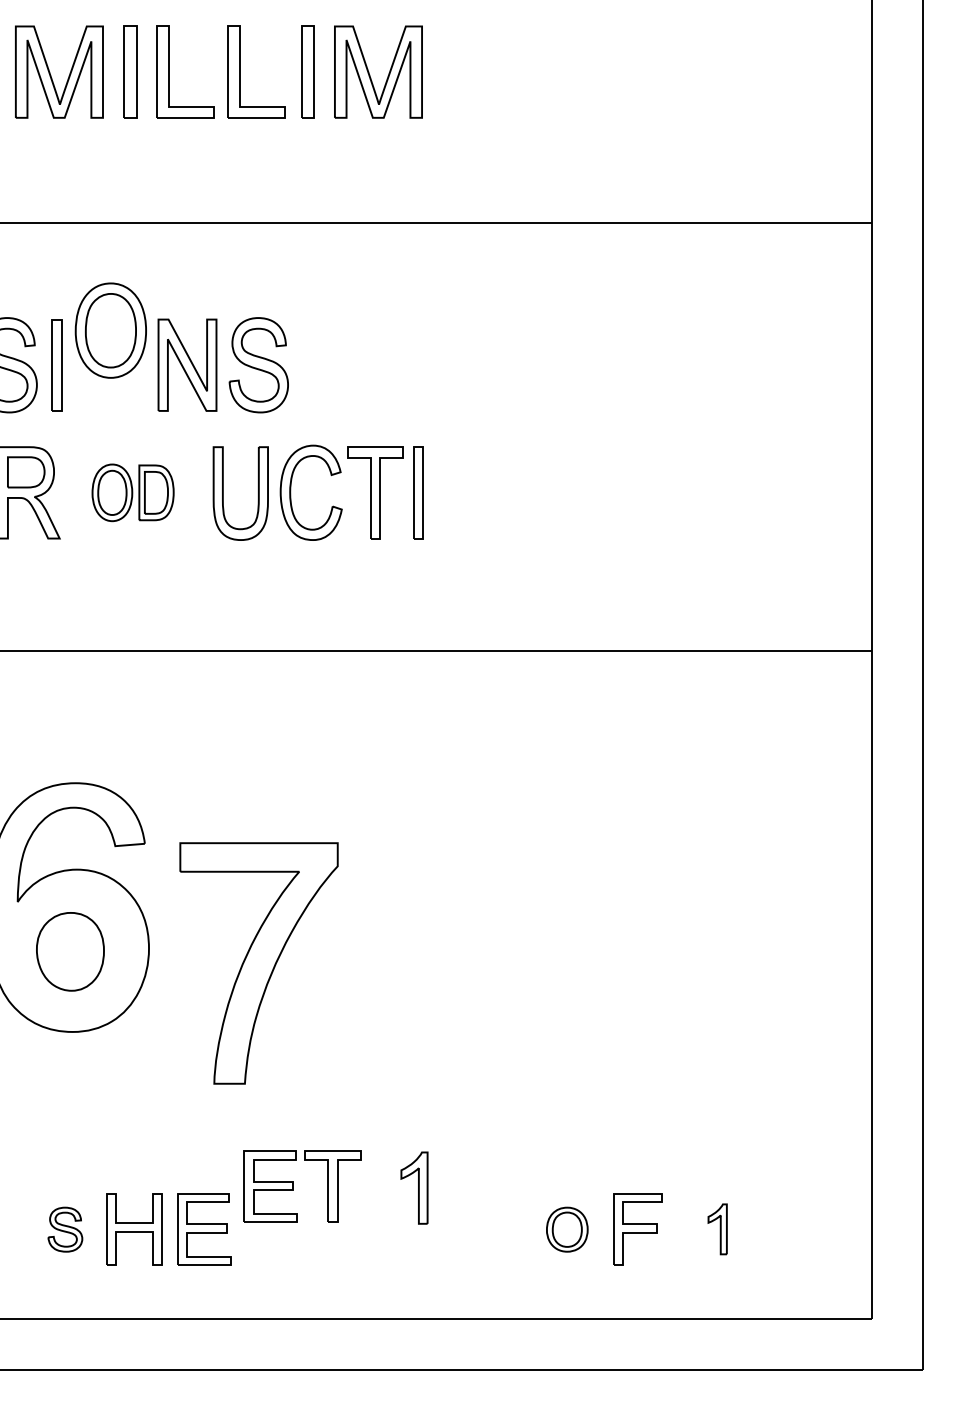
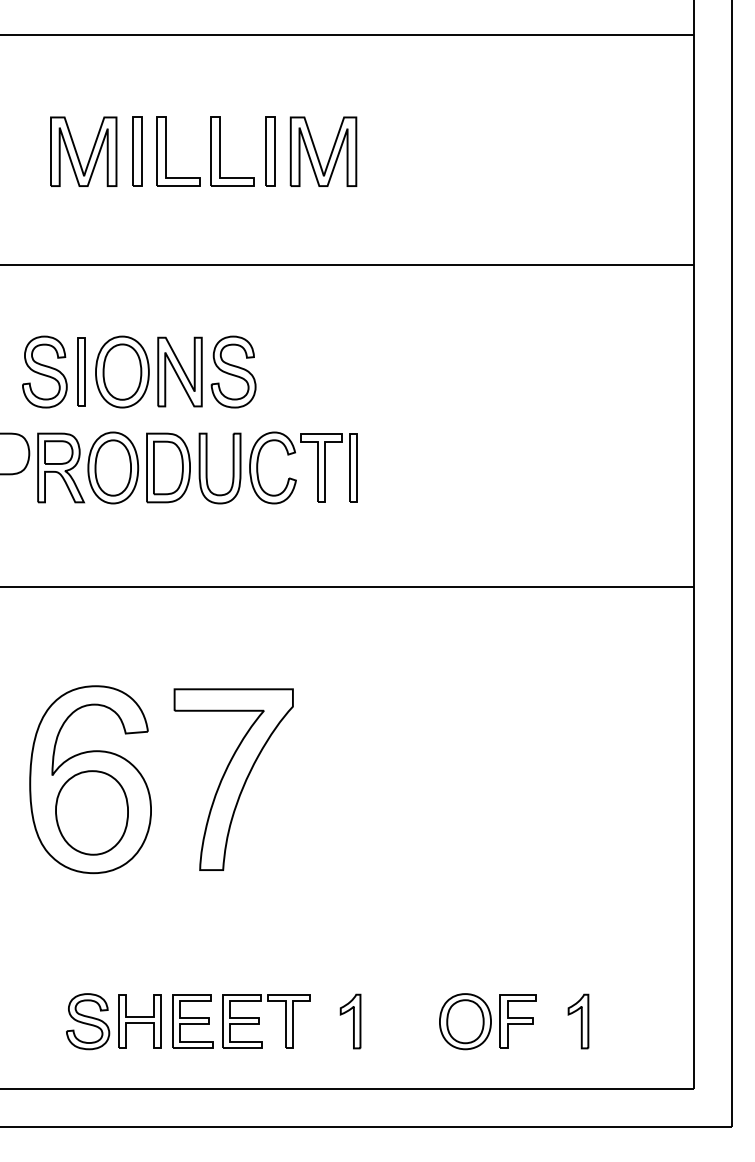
part: (110, 329) -> (122, 371), moved
part: (132, 492) -> (138, 467), size x1.67
part: (69, 951) -> (91, 812), size x1.43
part: (258, 963) -> (233, 779), moved
part: (293, 1186) -> (259, 1021), moved
part: (414, 1188) -> (350, 1021), moved
part: (65, 1229) -> (88, 1021), size x1.67
part: (567, 1229) -> (465, 1021), size x1.67
part: (717, 1229) -> (578, 1021), size x1.43

